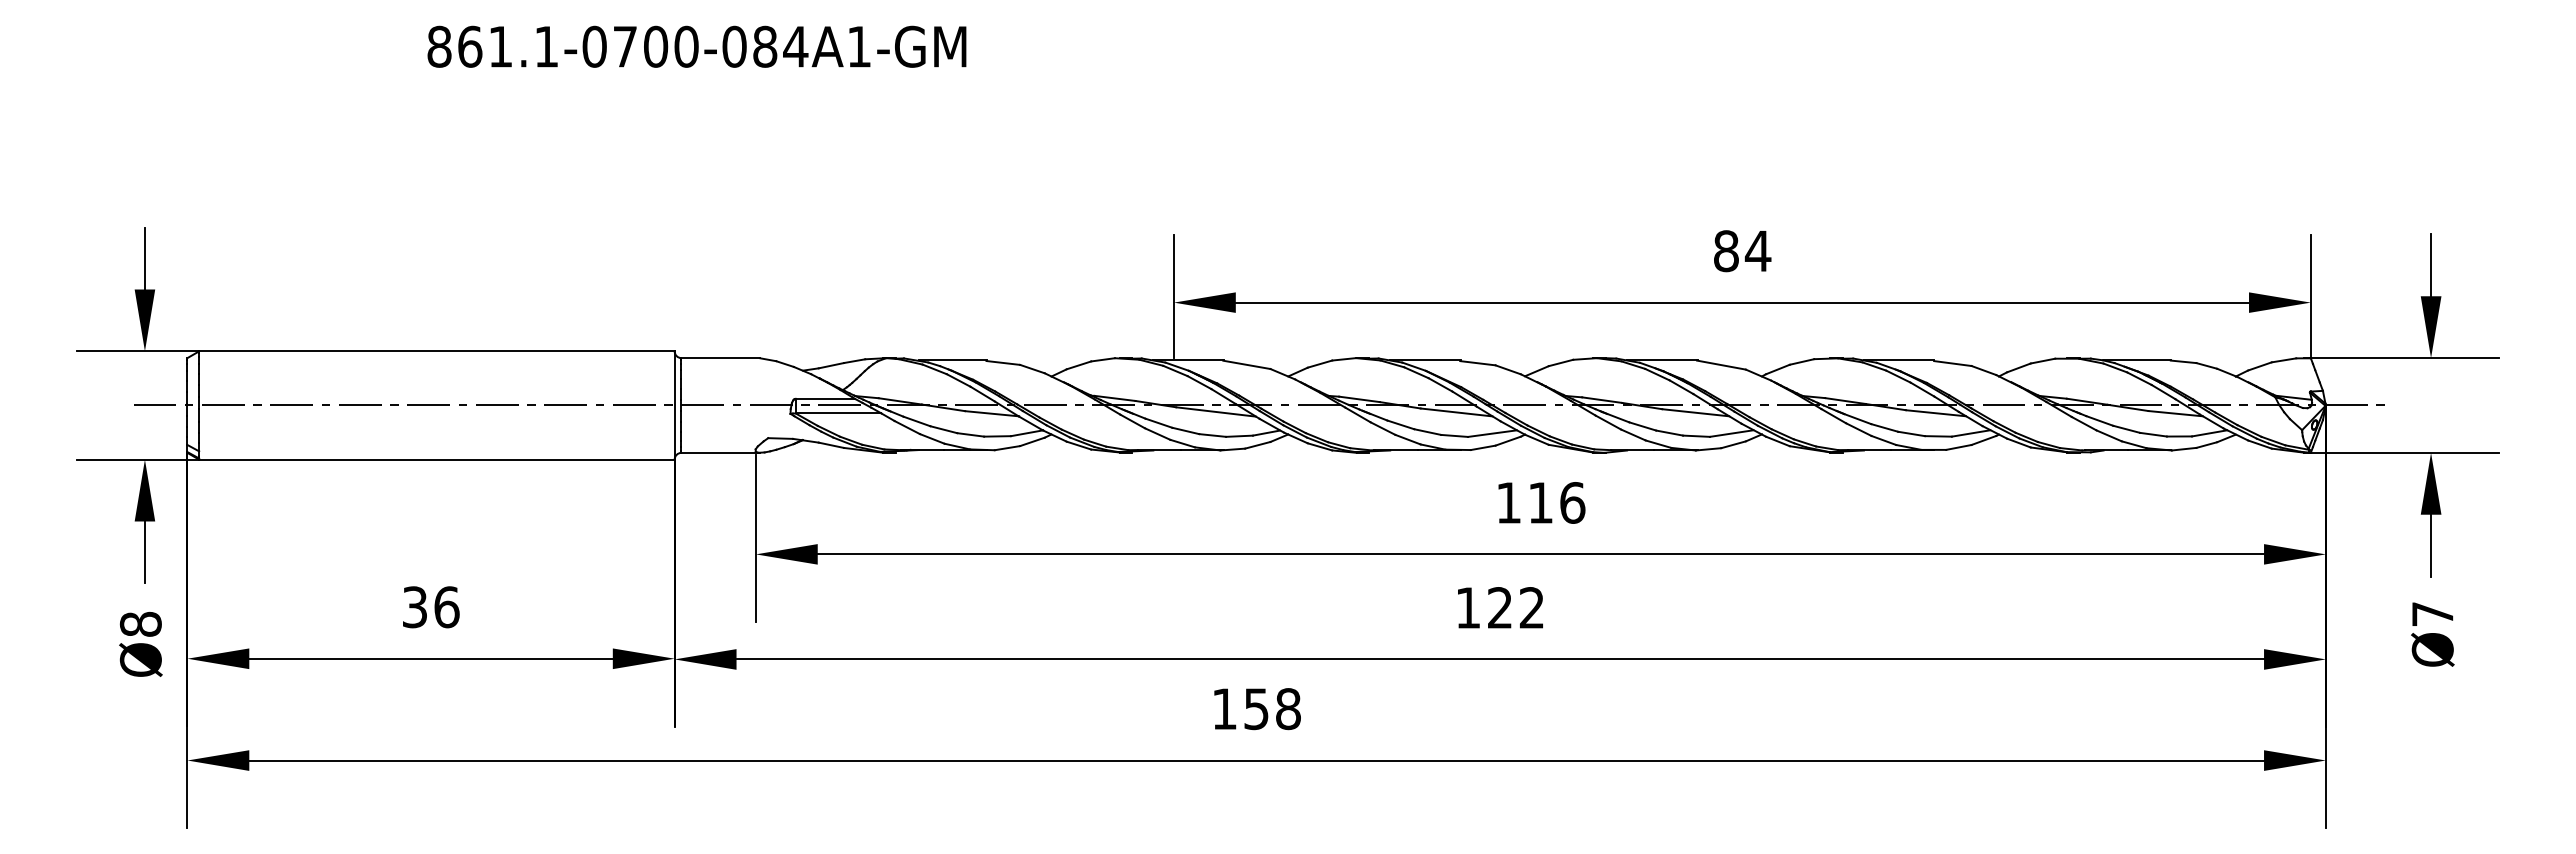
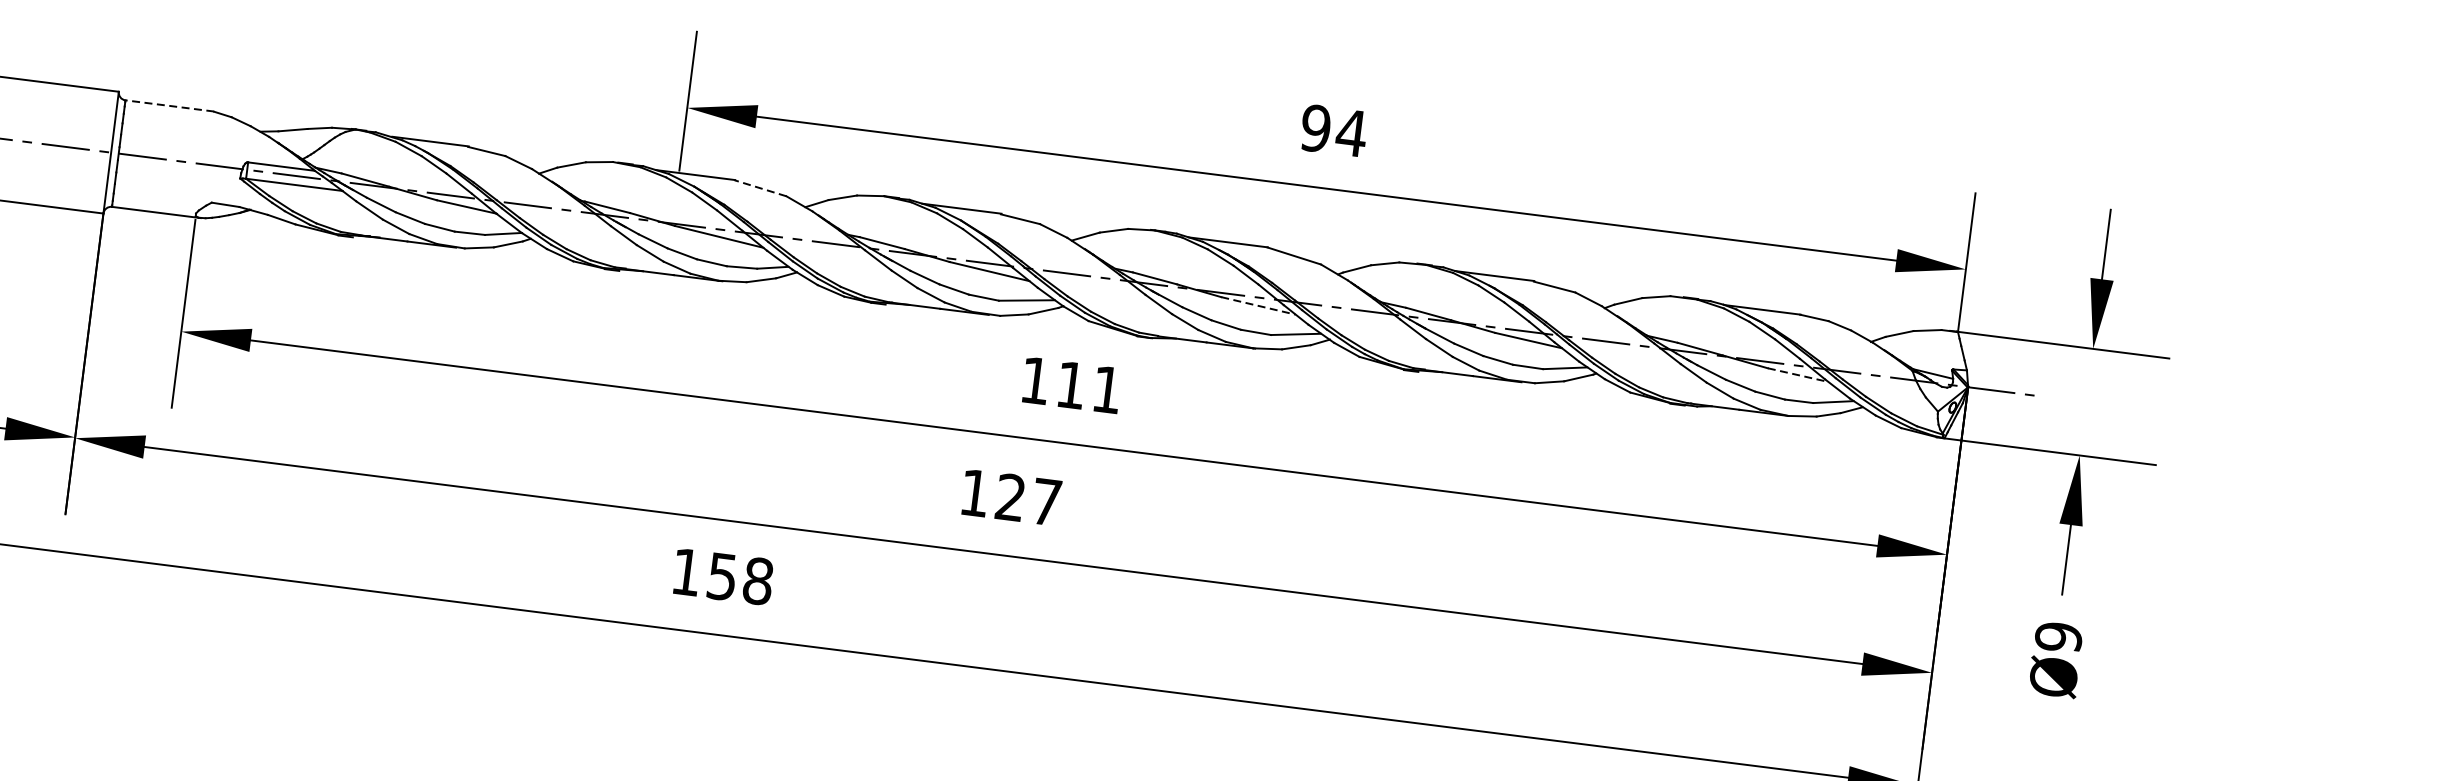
text: (1725, 251) -> (1314, 128), 84 -> 94
line: (720, 358) -> (169, 106), solid -> dashed
line: (1246, 364) -> (760, 187), solid -> dashed
line: (1695, 412) -> (1258, 305), solid -> dashed
line: (2176, 413) -> (1799, 375), solid -> dashed
text: (1572, 502) -> (1107, 389), 116 -> 111
text: (1531, 607) -> (1046, 501), 122 -> 127
text: (2432, 613) -> (2058, 636), Ø7 -> Ø9

